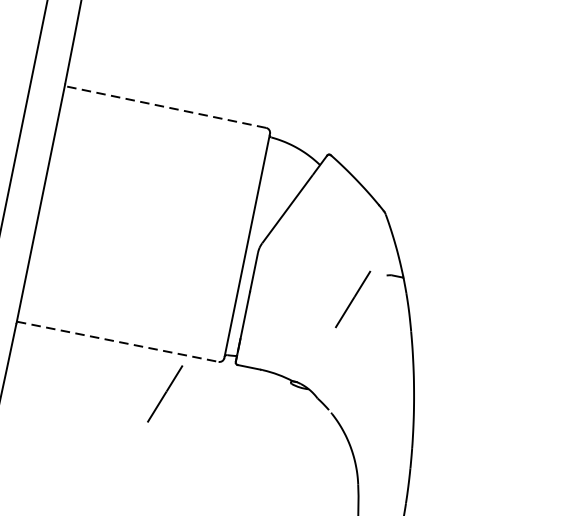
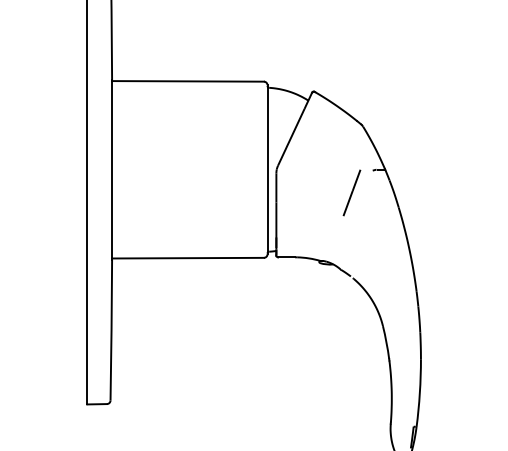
line: (166, 107) -> (188, 81), dashed -> solid
line: (118, 342) -> (188, 258), dashed -> solid
line: (164, 393) -> (229, 288), removed

